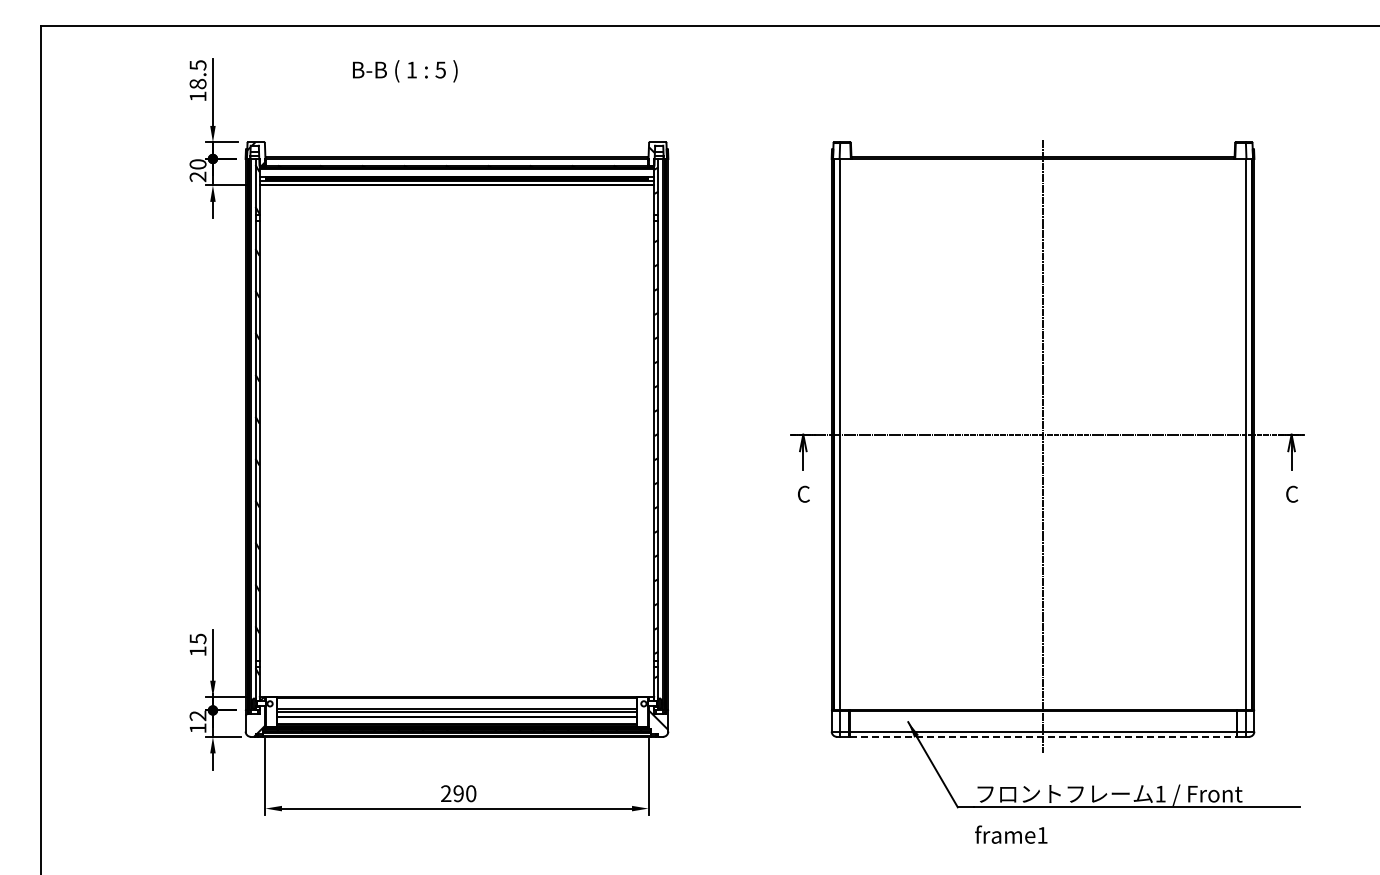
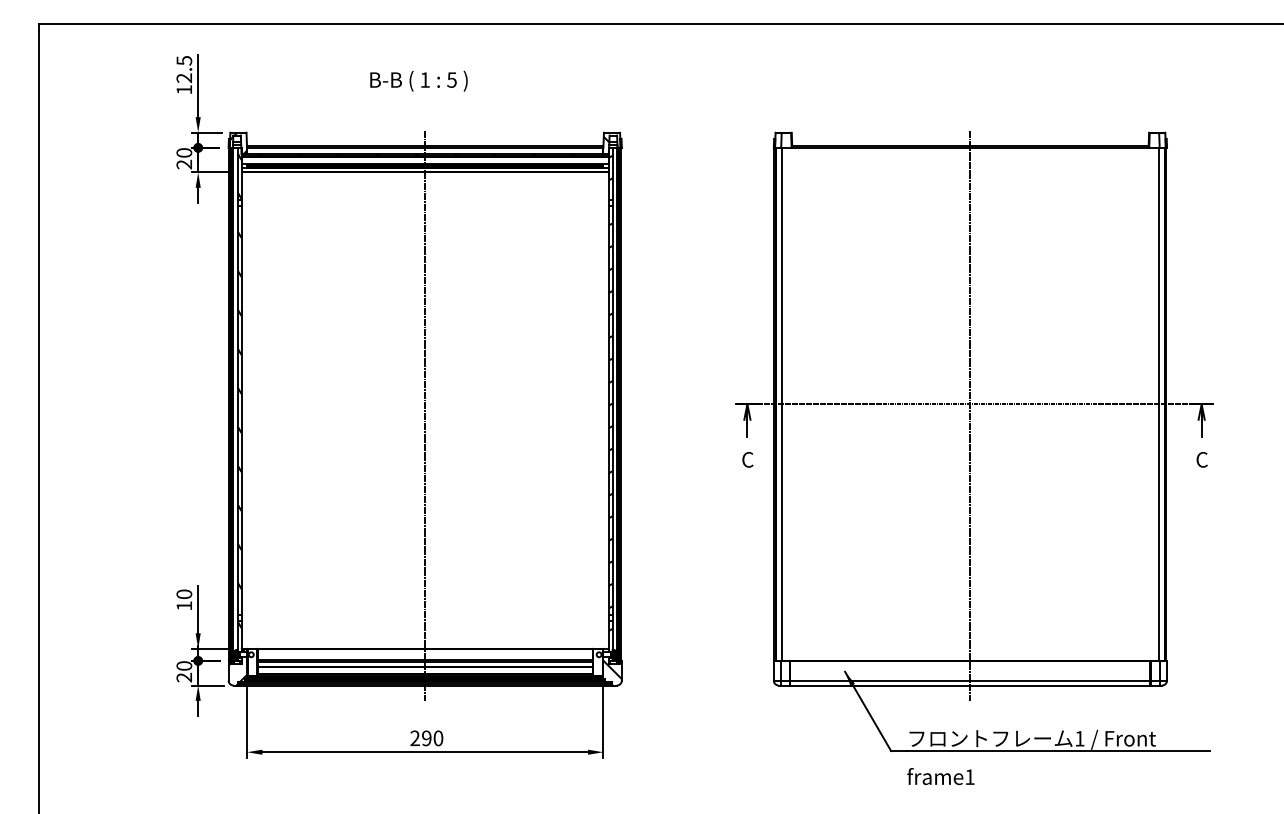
text: (405, 71) -> (419, 81), moved
text: (197, 83) -> (183, 77), 18.5 -> 12.5
line: (456, 446) -> (424, 415), added
text: (197, 638) -> (183, 593), 15 -> 10
text: (197, 721) -> (183, 671), 12 -> 20
line: (1043, 736) -> (970, 685), dashed -> solid

